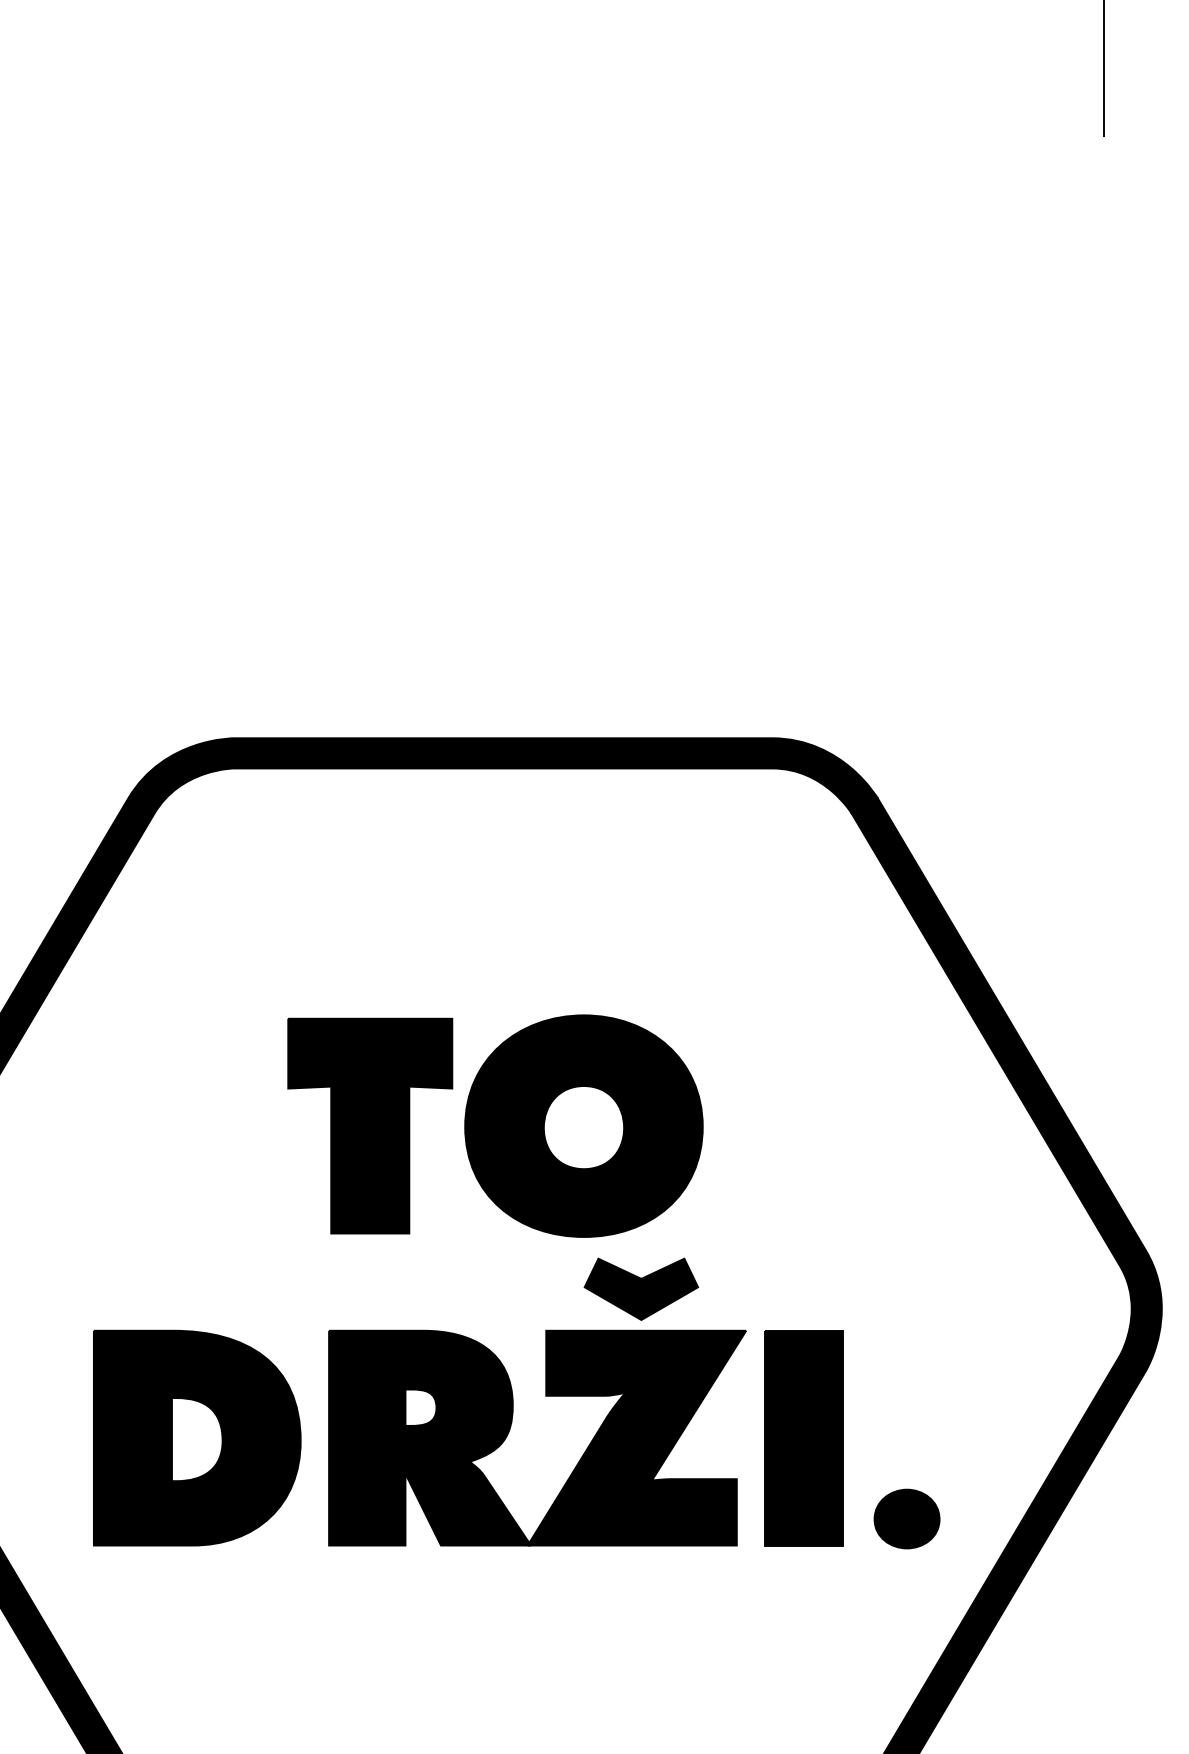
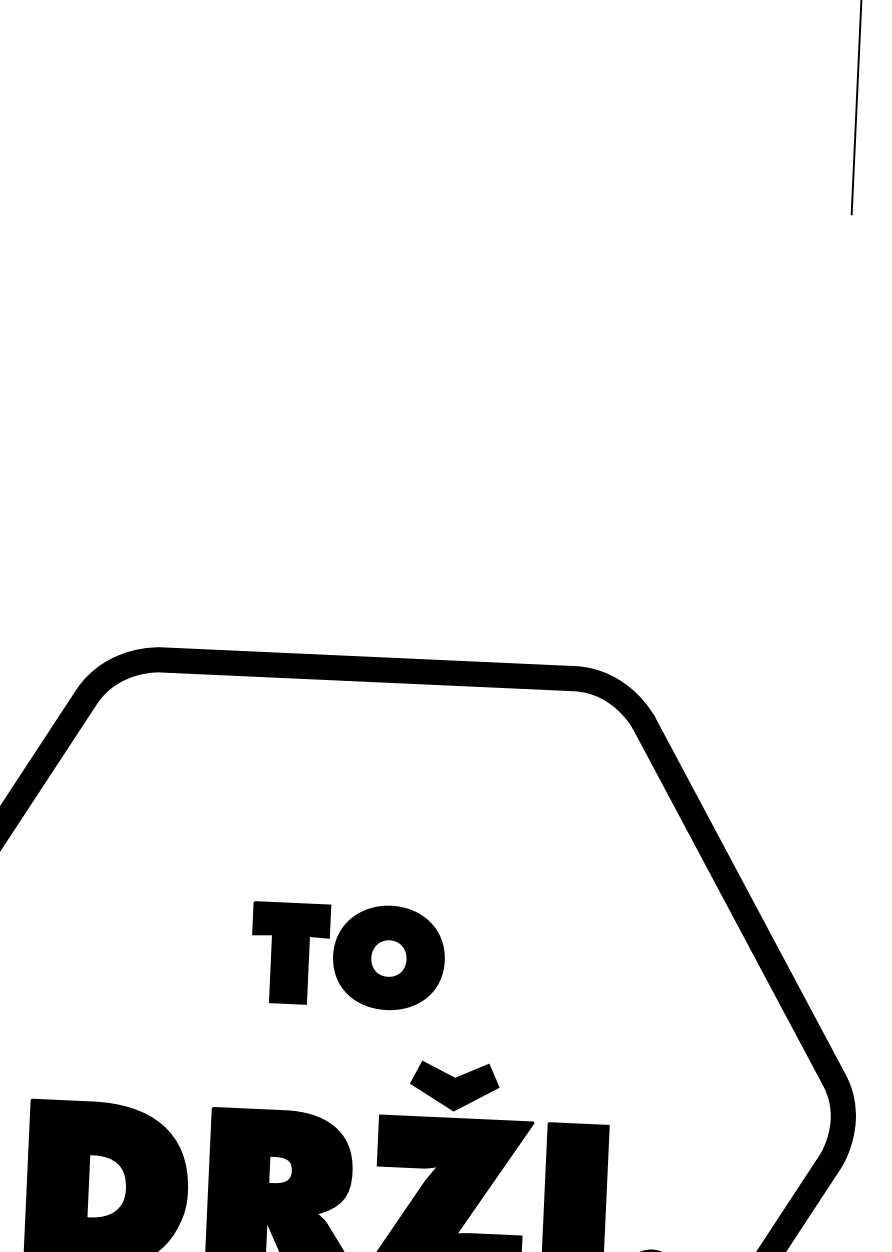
part: (495, 1125) -> (348, 955), size x0.6

